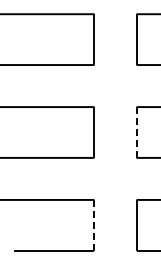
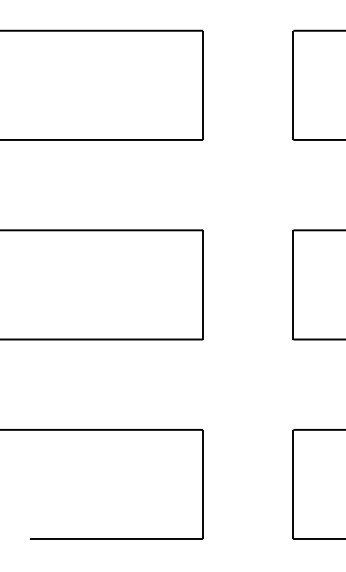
line: (136, 132) -> (293, 284), dashed -> solid
line: (94, 225) -> (203, 484), dashed -> solid

